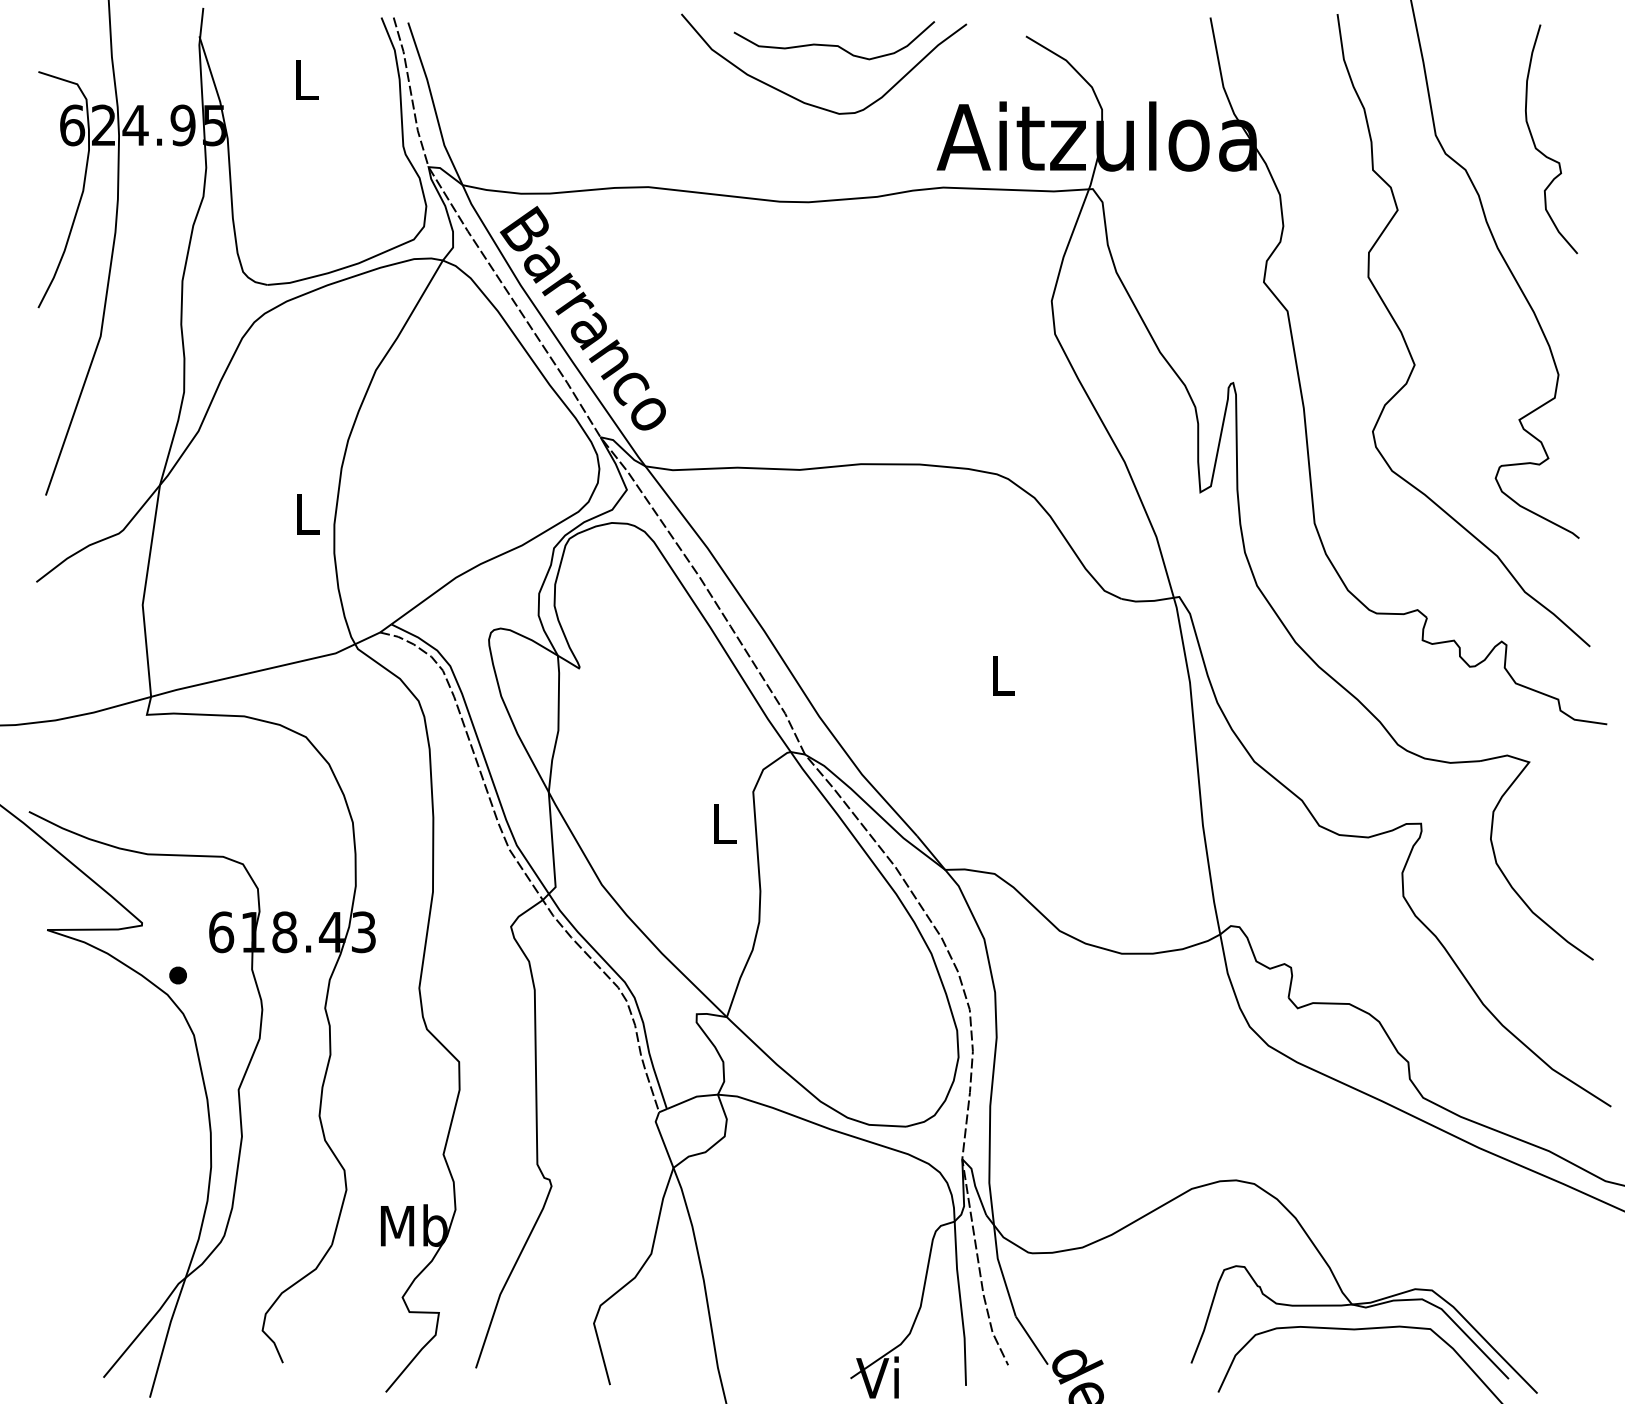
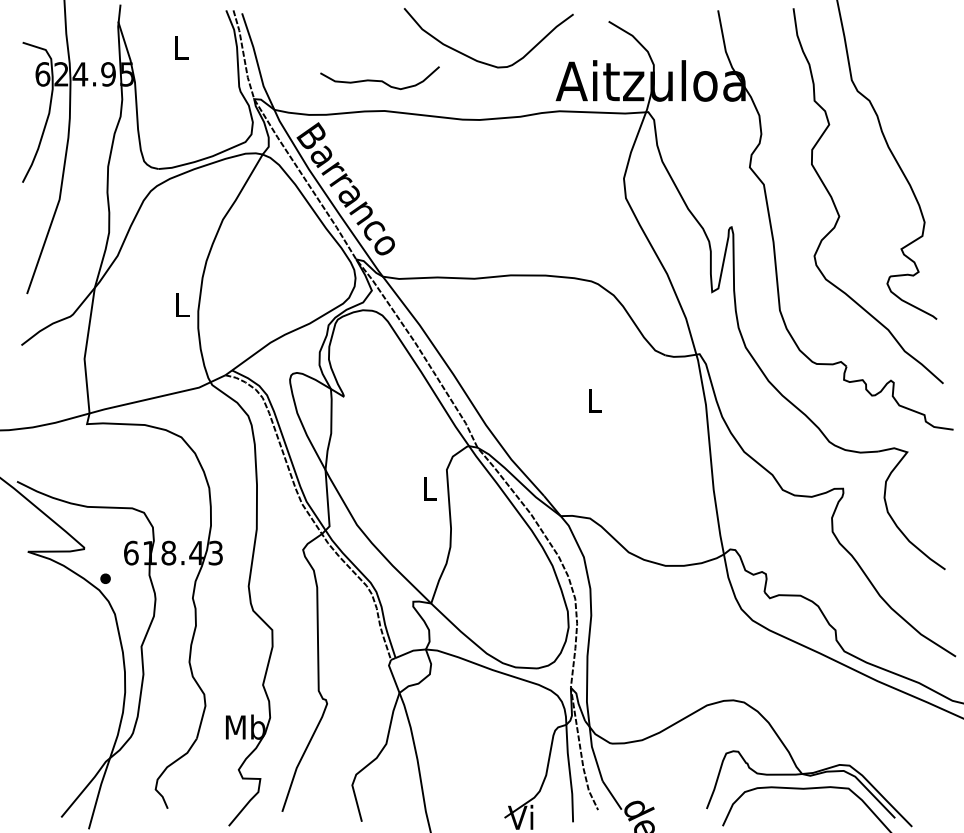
curve: (833, 44) -> (379, 80), moved
curve: (1539, 149) -> (913, 88), removed

